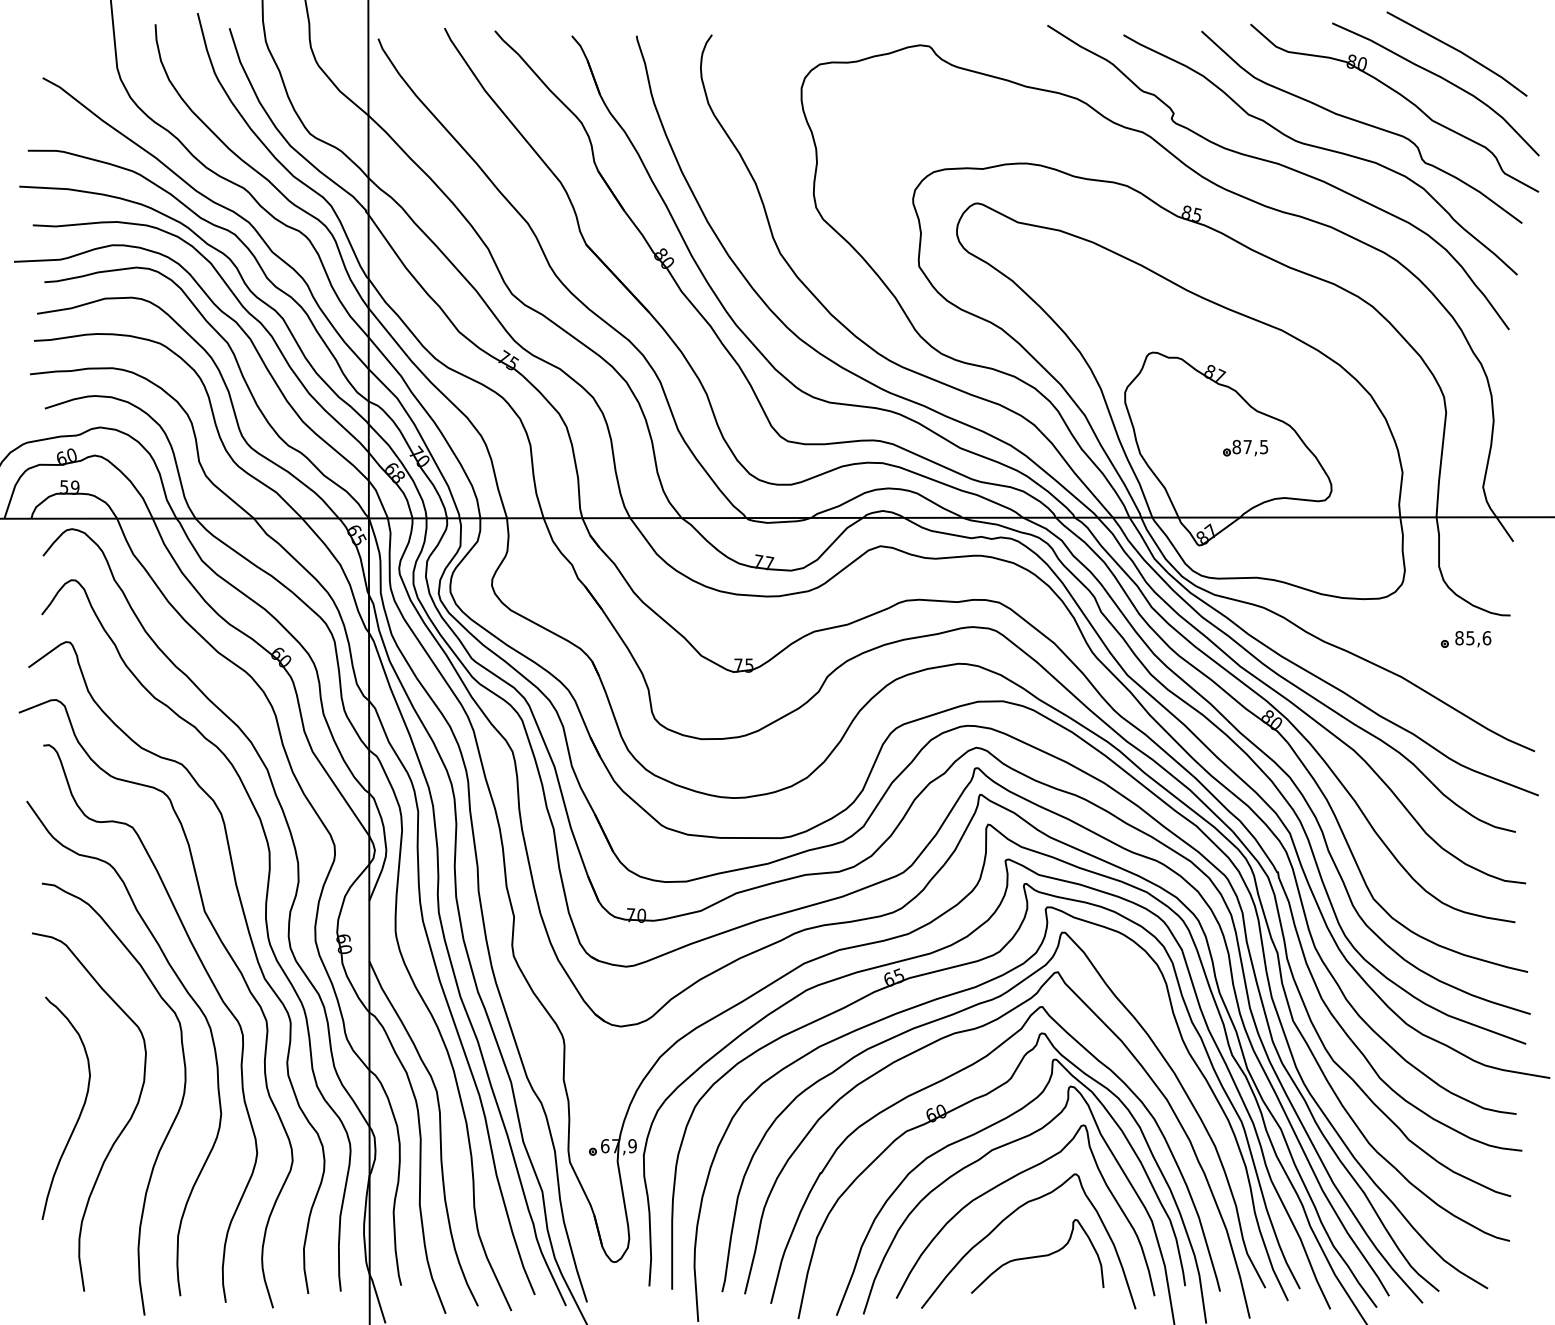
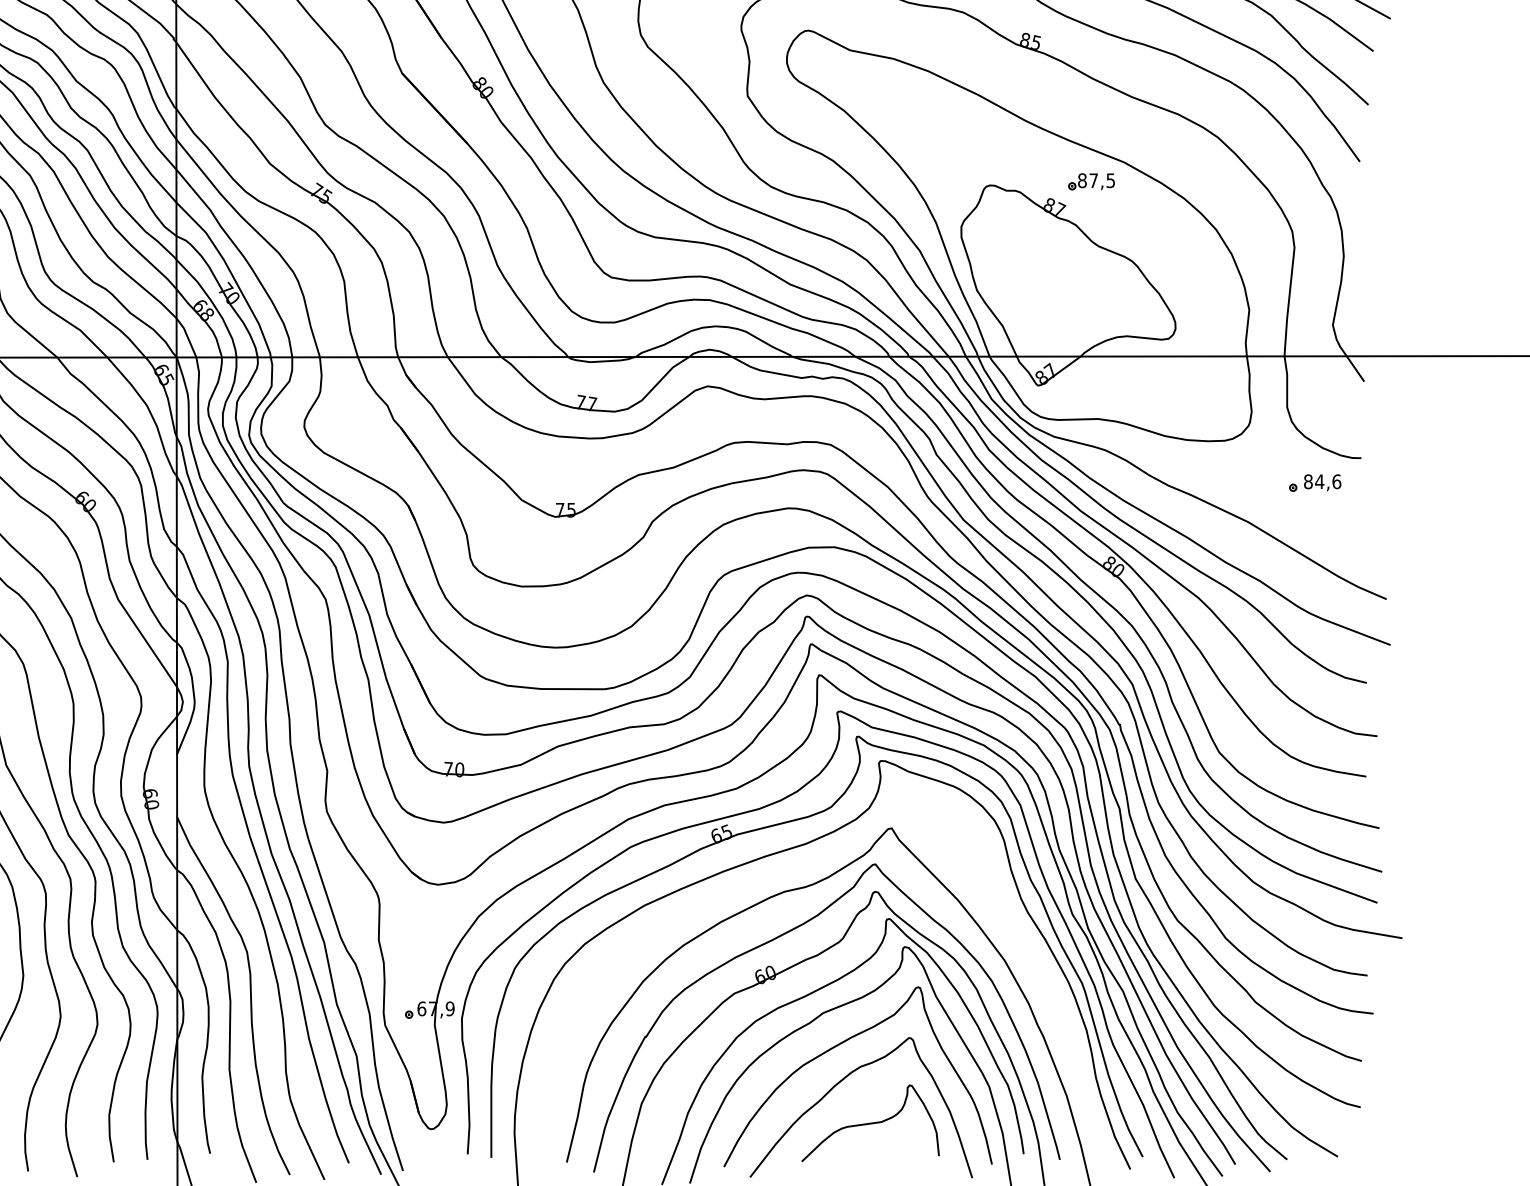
part: (1245, 448) -> (1091, 182), moved
text: (1470, 638) -> (1319, 482), 85,6 -> 84,6
curve: (953, 1015) -> (783, 873), removed

